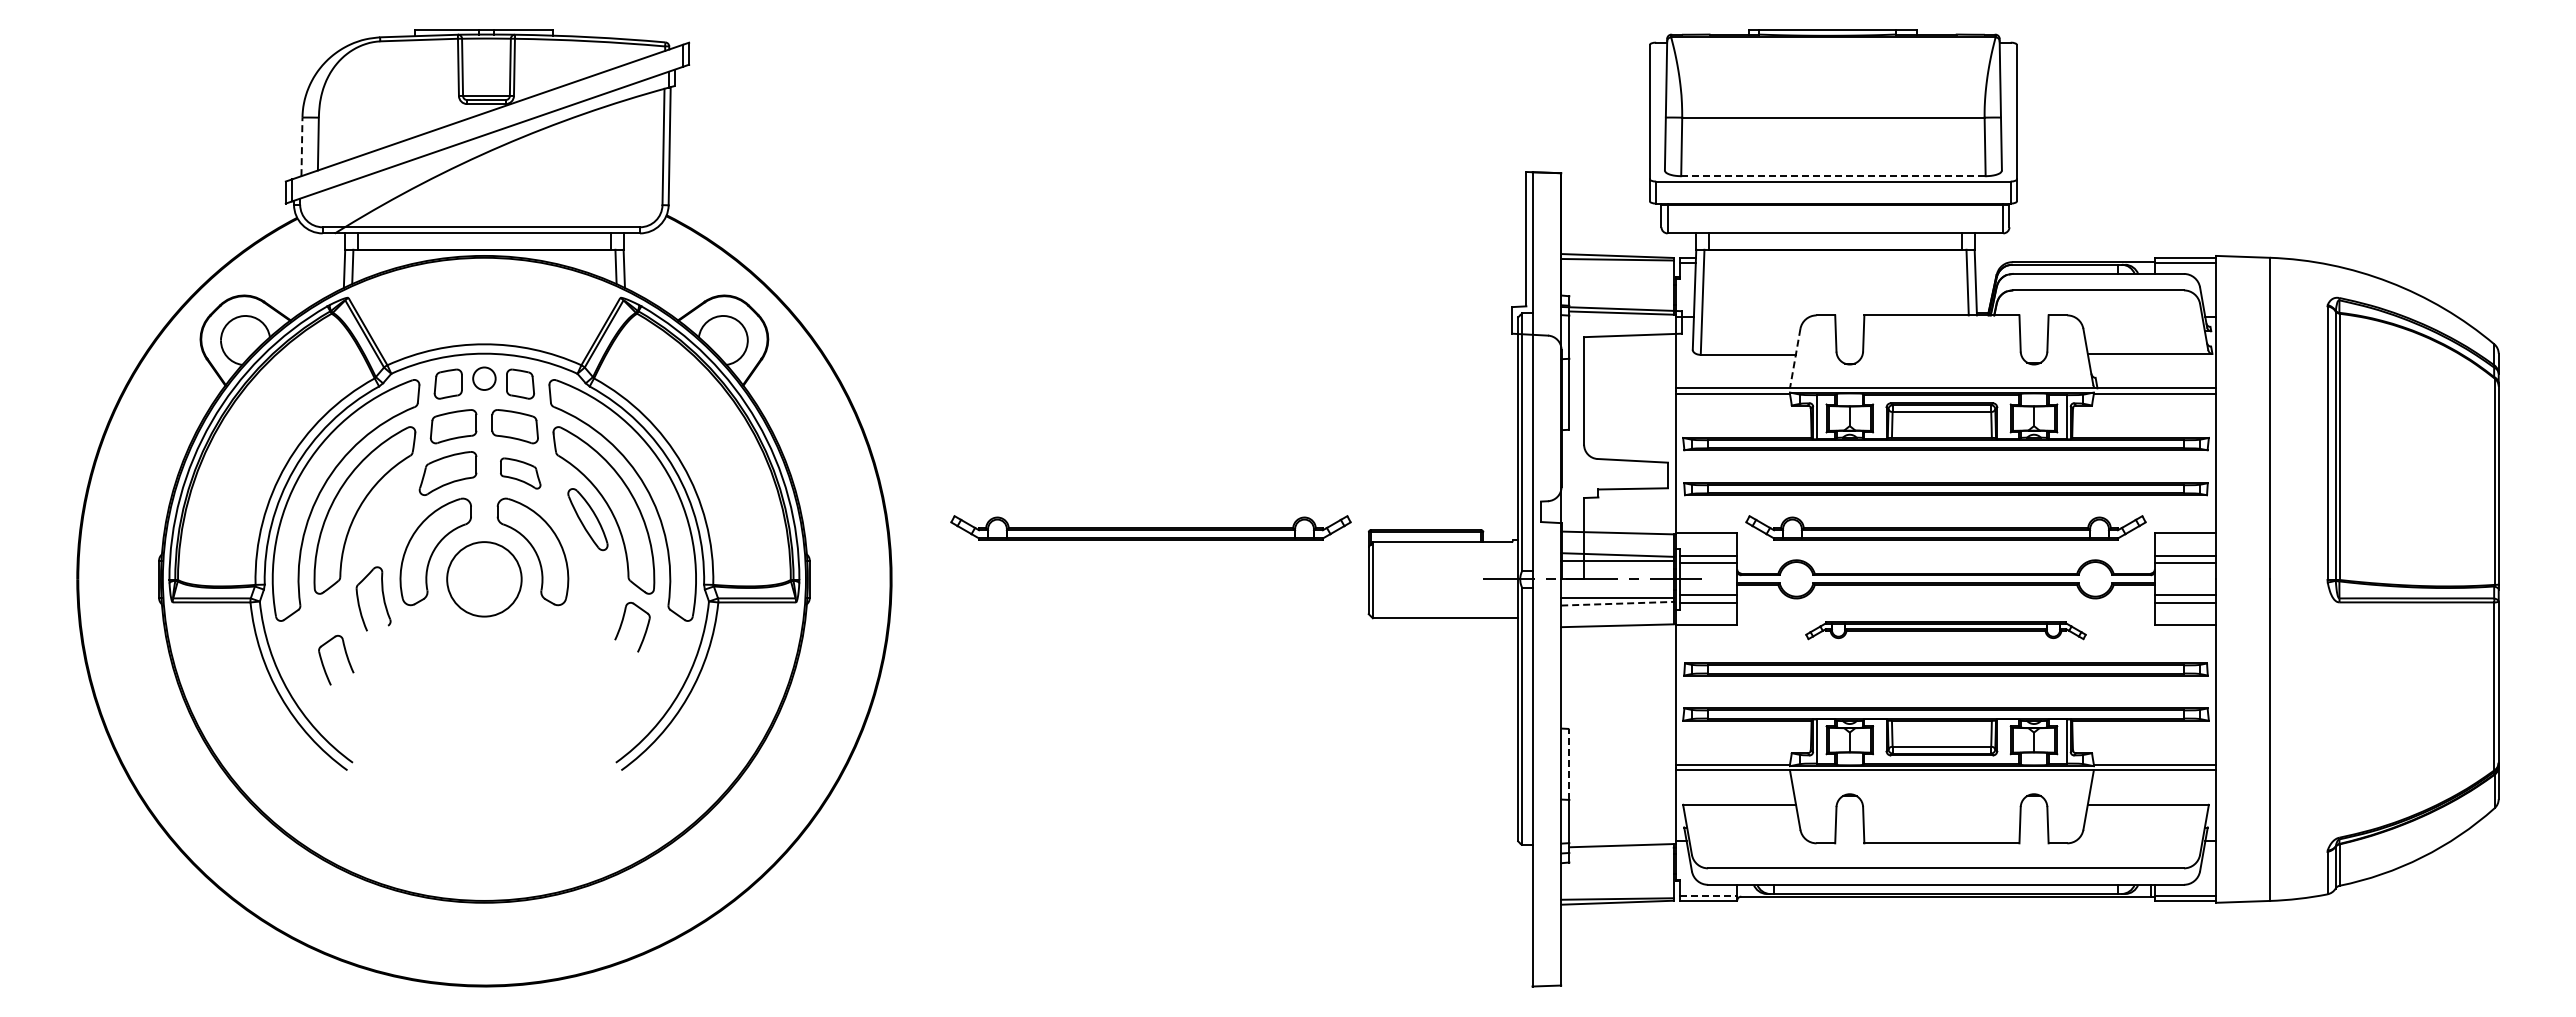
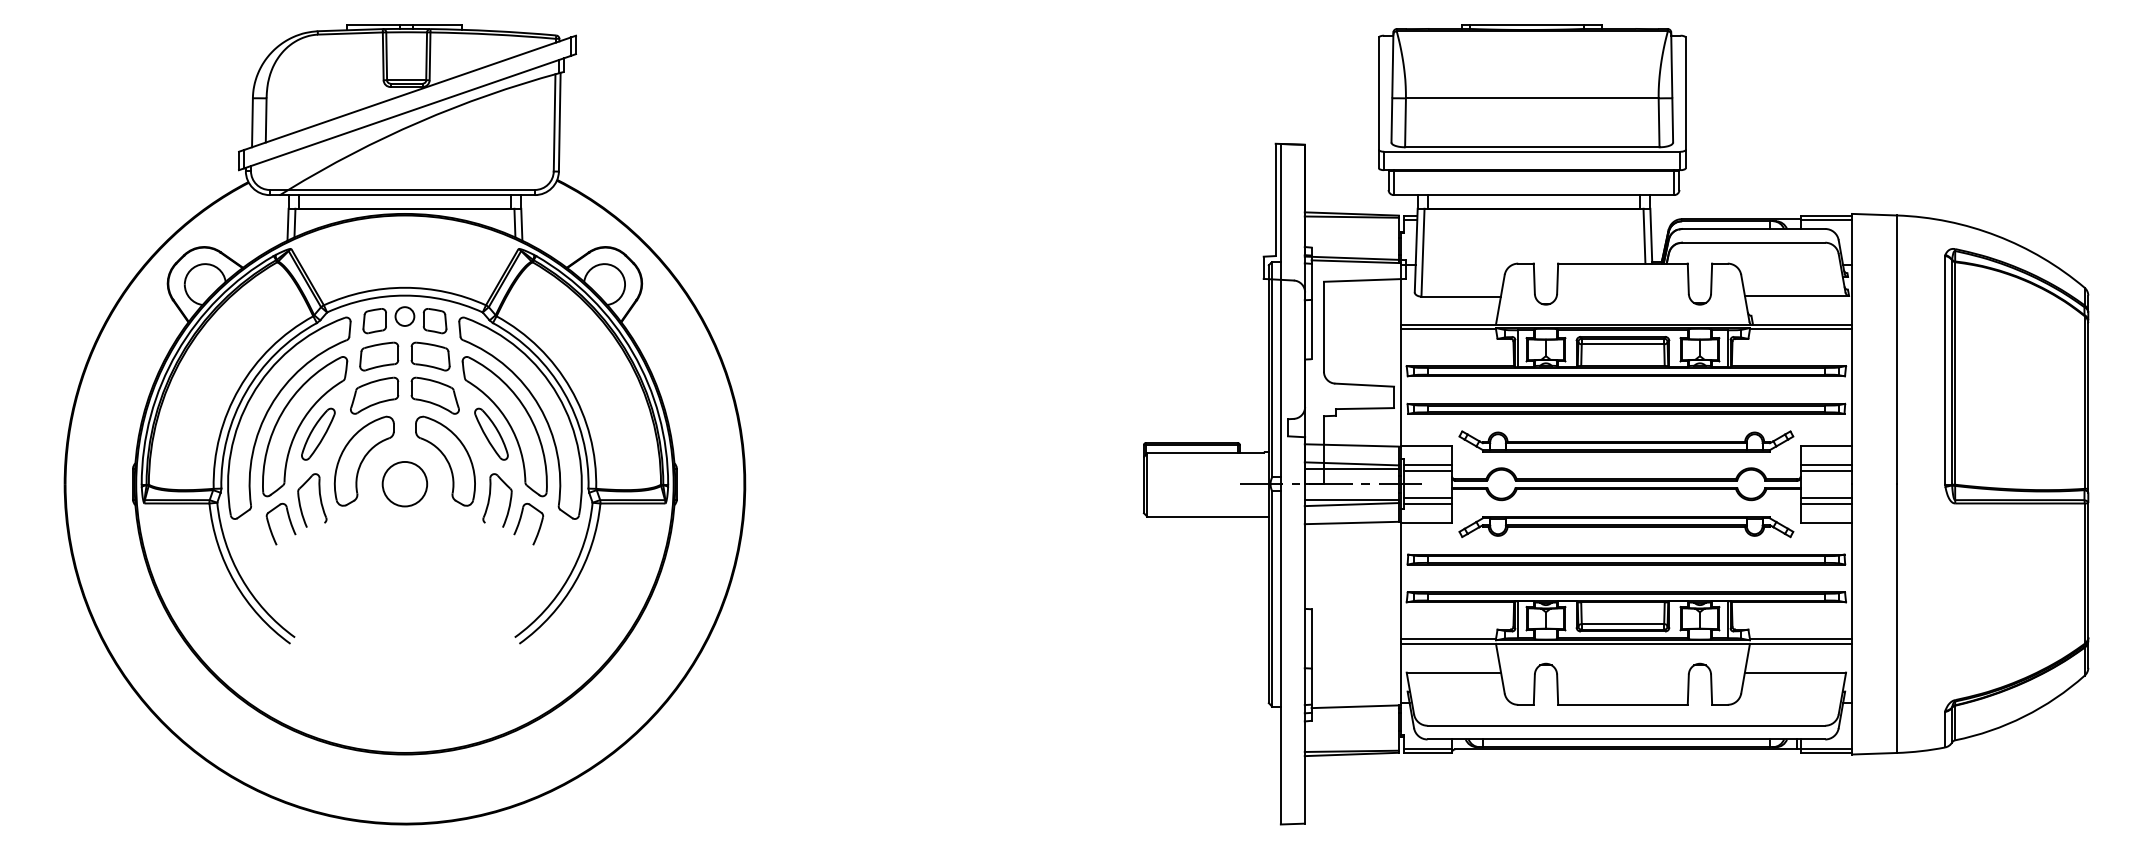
line: (301, 146) -> (252, 122), dashed -> solid
line: (1833, 176) -> (1532, 147), dashed -> solid
line: (1795, 359) -> (1500, 300), dashed -> solid
part: (520, 473) -> (435, 395), size x1.43
part: (380, 519) -> (318, 434), added
part: (1150, 527) -> (961, 440), removed
circle: (484, 578) -> (405, 483), size x0.71
part: (586, 596) -> (490, 498), added
line: (1617, 603) -> (1351, 504), dashed -> solid
part: (1945, 630) -> (1625, 526), size x1.43
part: (346, 657) -> (289, 521), moved
line: (1569, 763) -> (1311, 638), dashed -> solid
line: (1708, 895) -> (1427, 748), dashed -> solid

